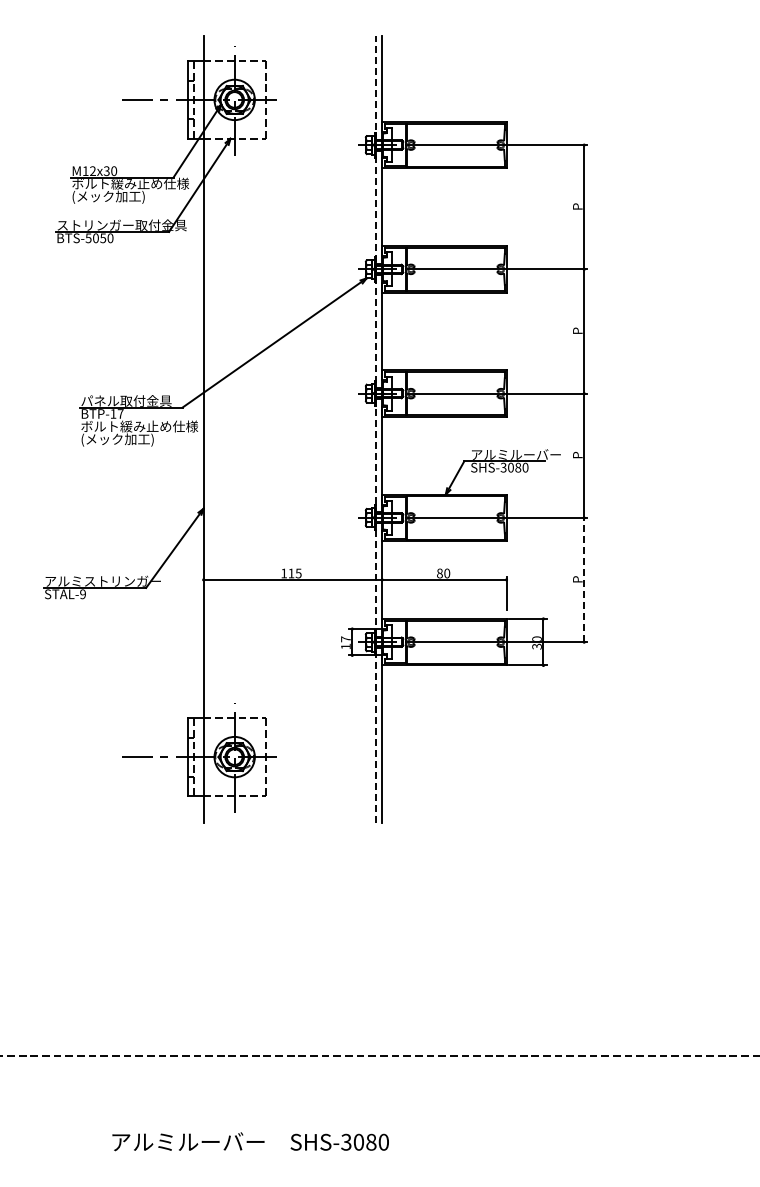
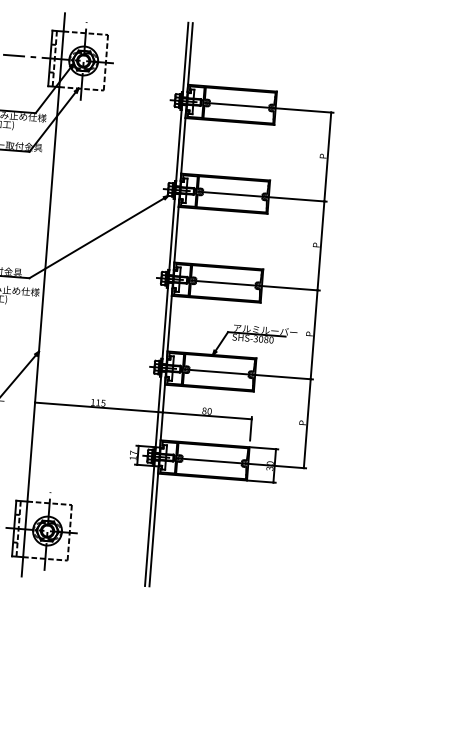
line: (376, 429) -> (166, 304), dashed -> solid
line: (584, 579) -> (307, 423), dashed -> solid

